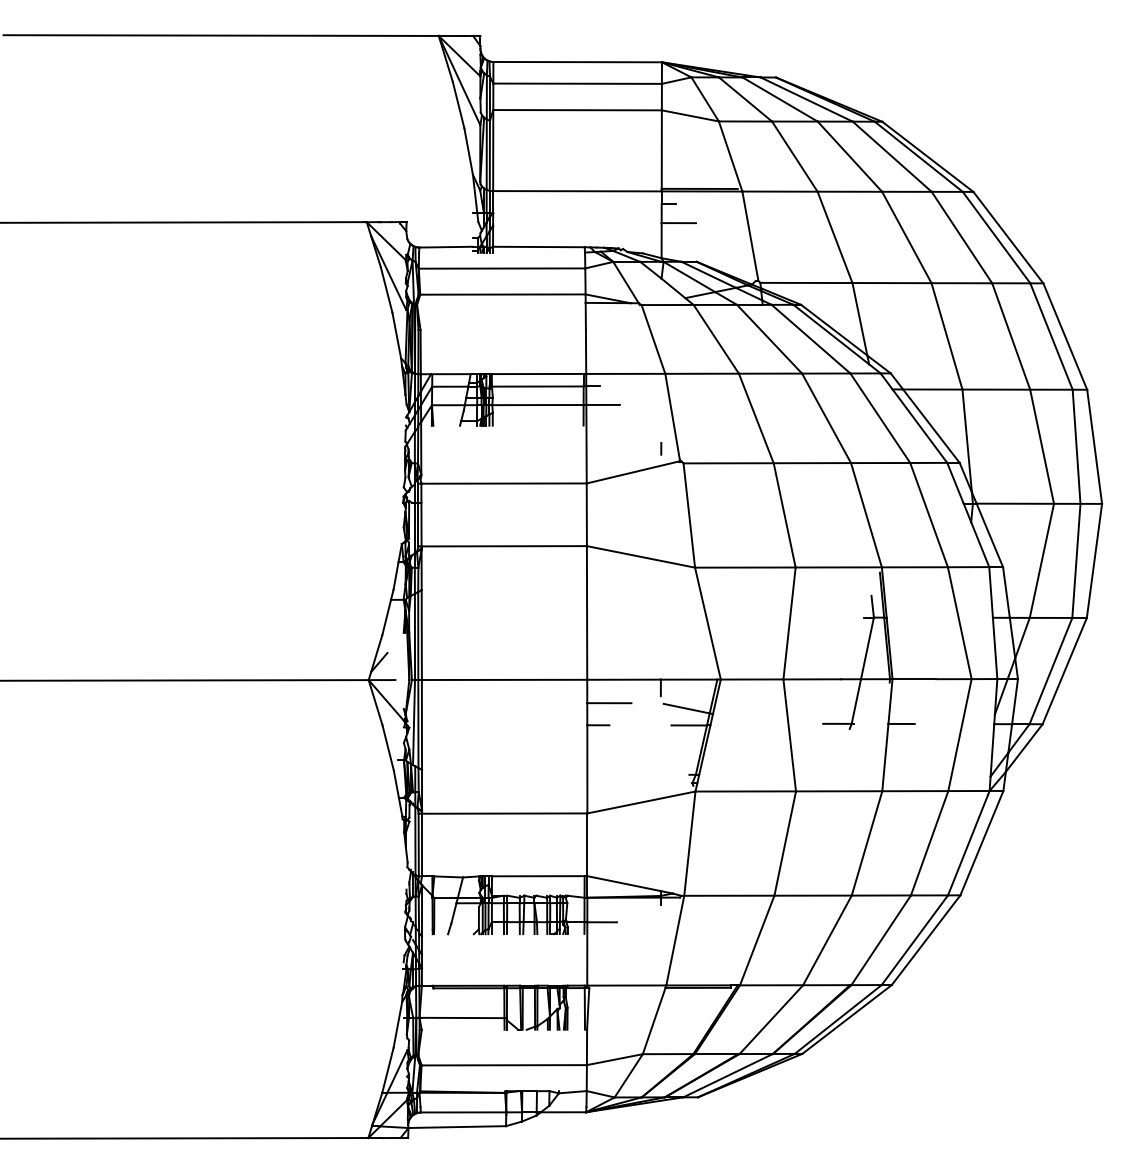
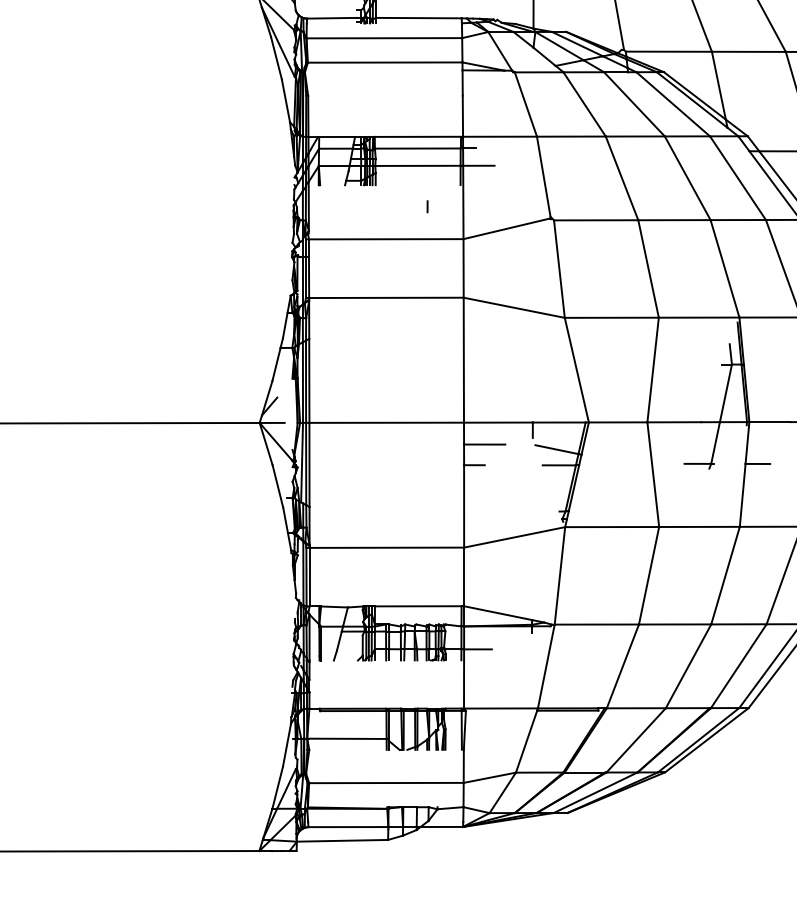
line: (661, 448) -> (427, 206), moved

